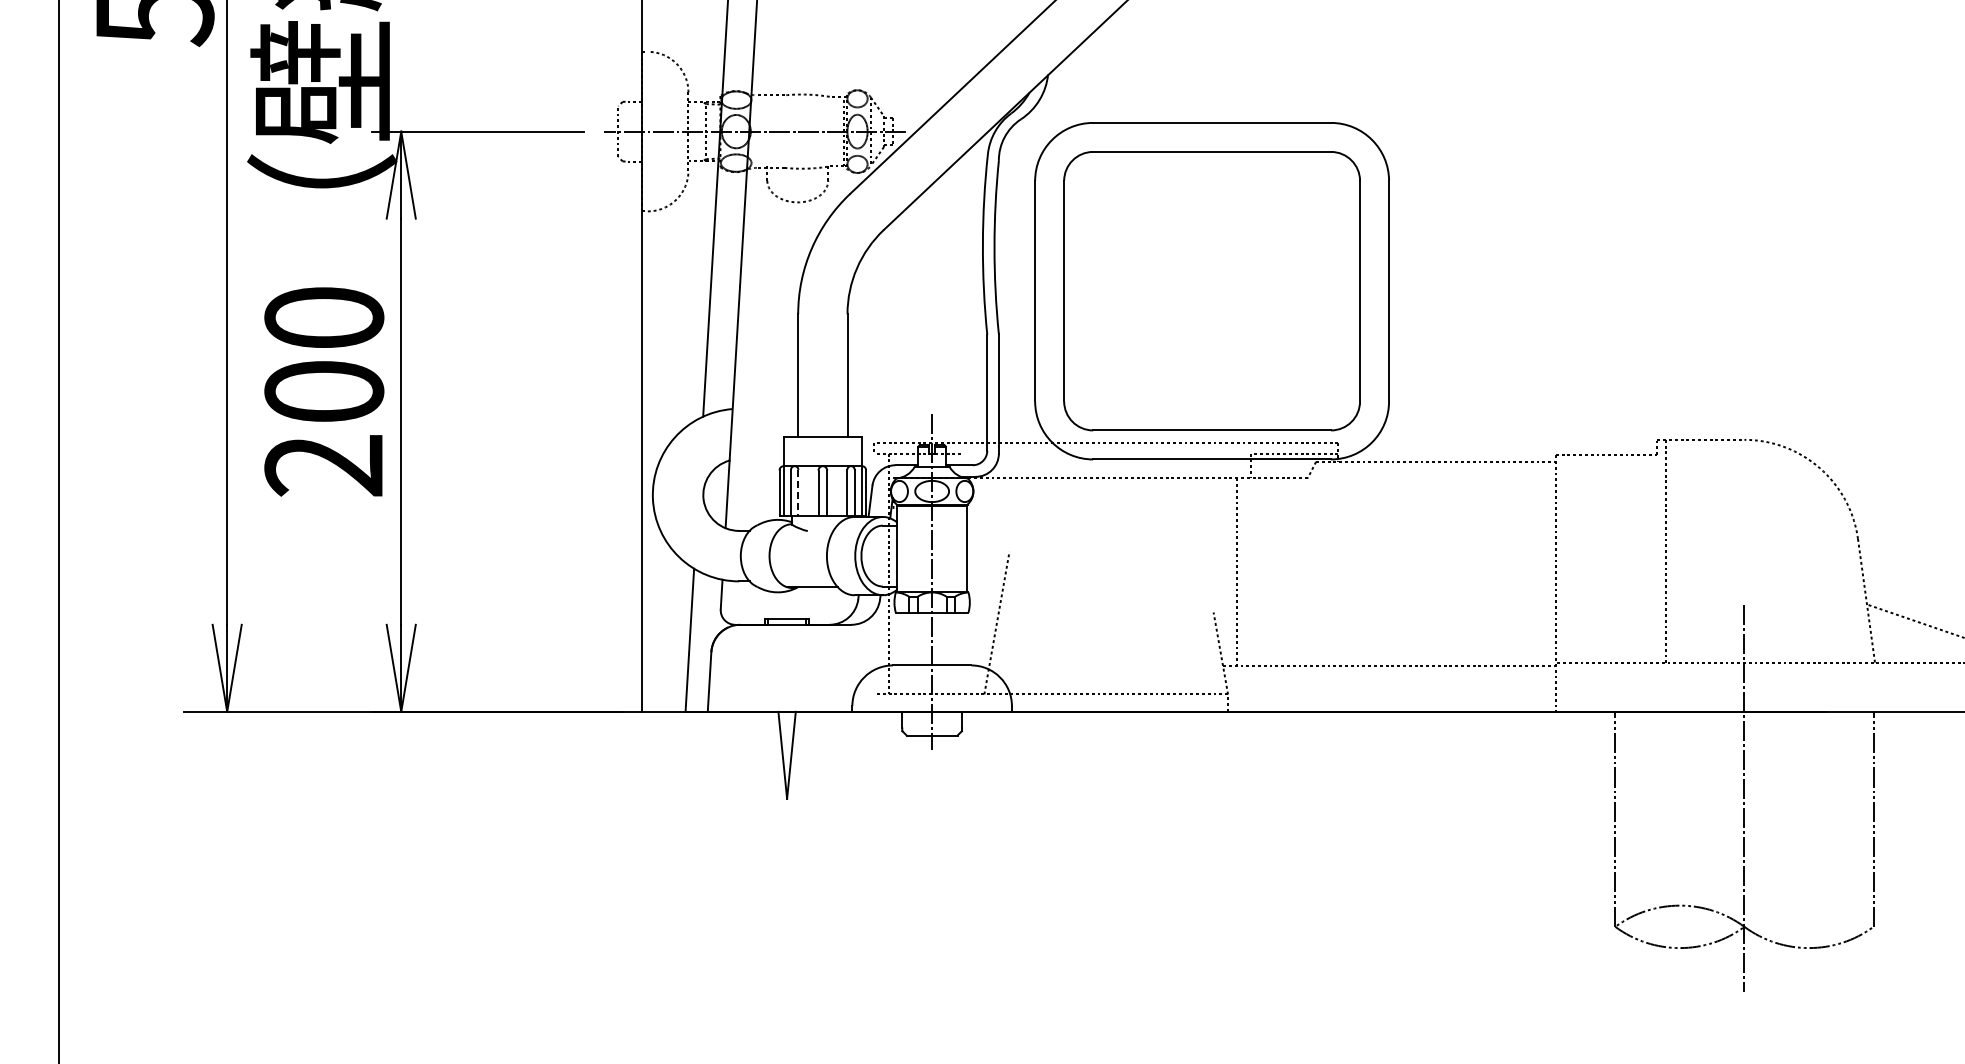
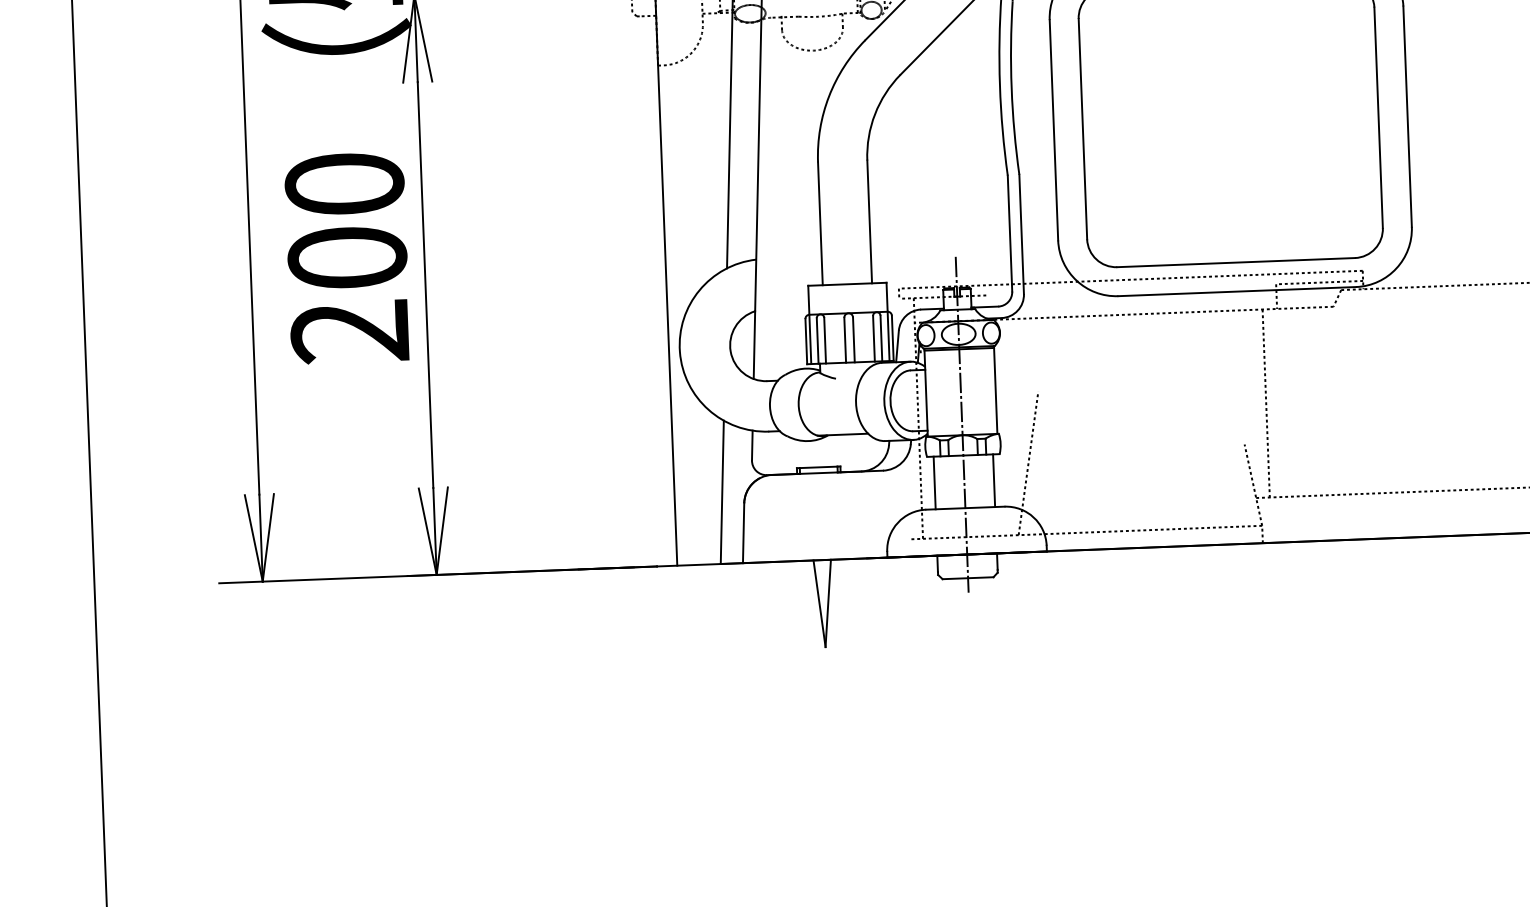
line: (798, 492) -> (825, 340), dashed -> solid
line: (902, 638) -> (934, 482), added
line: (961, 638) -> (993, 480), added

